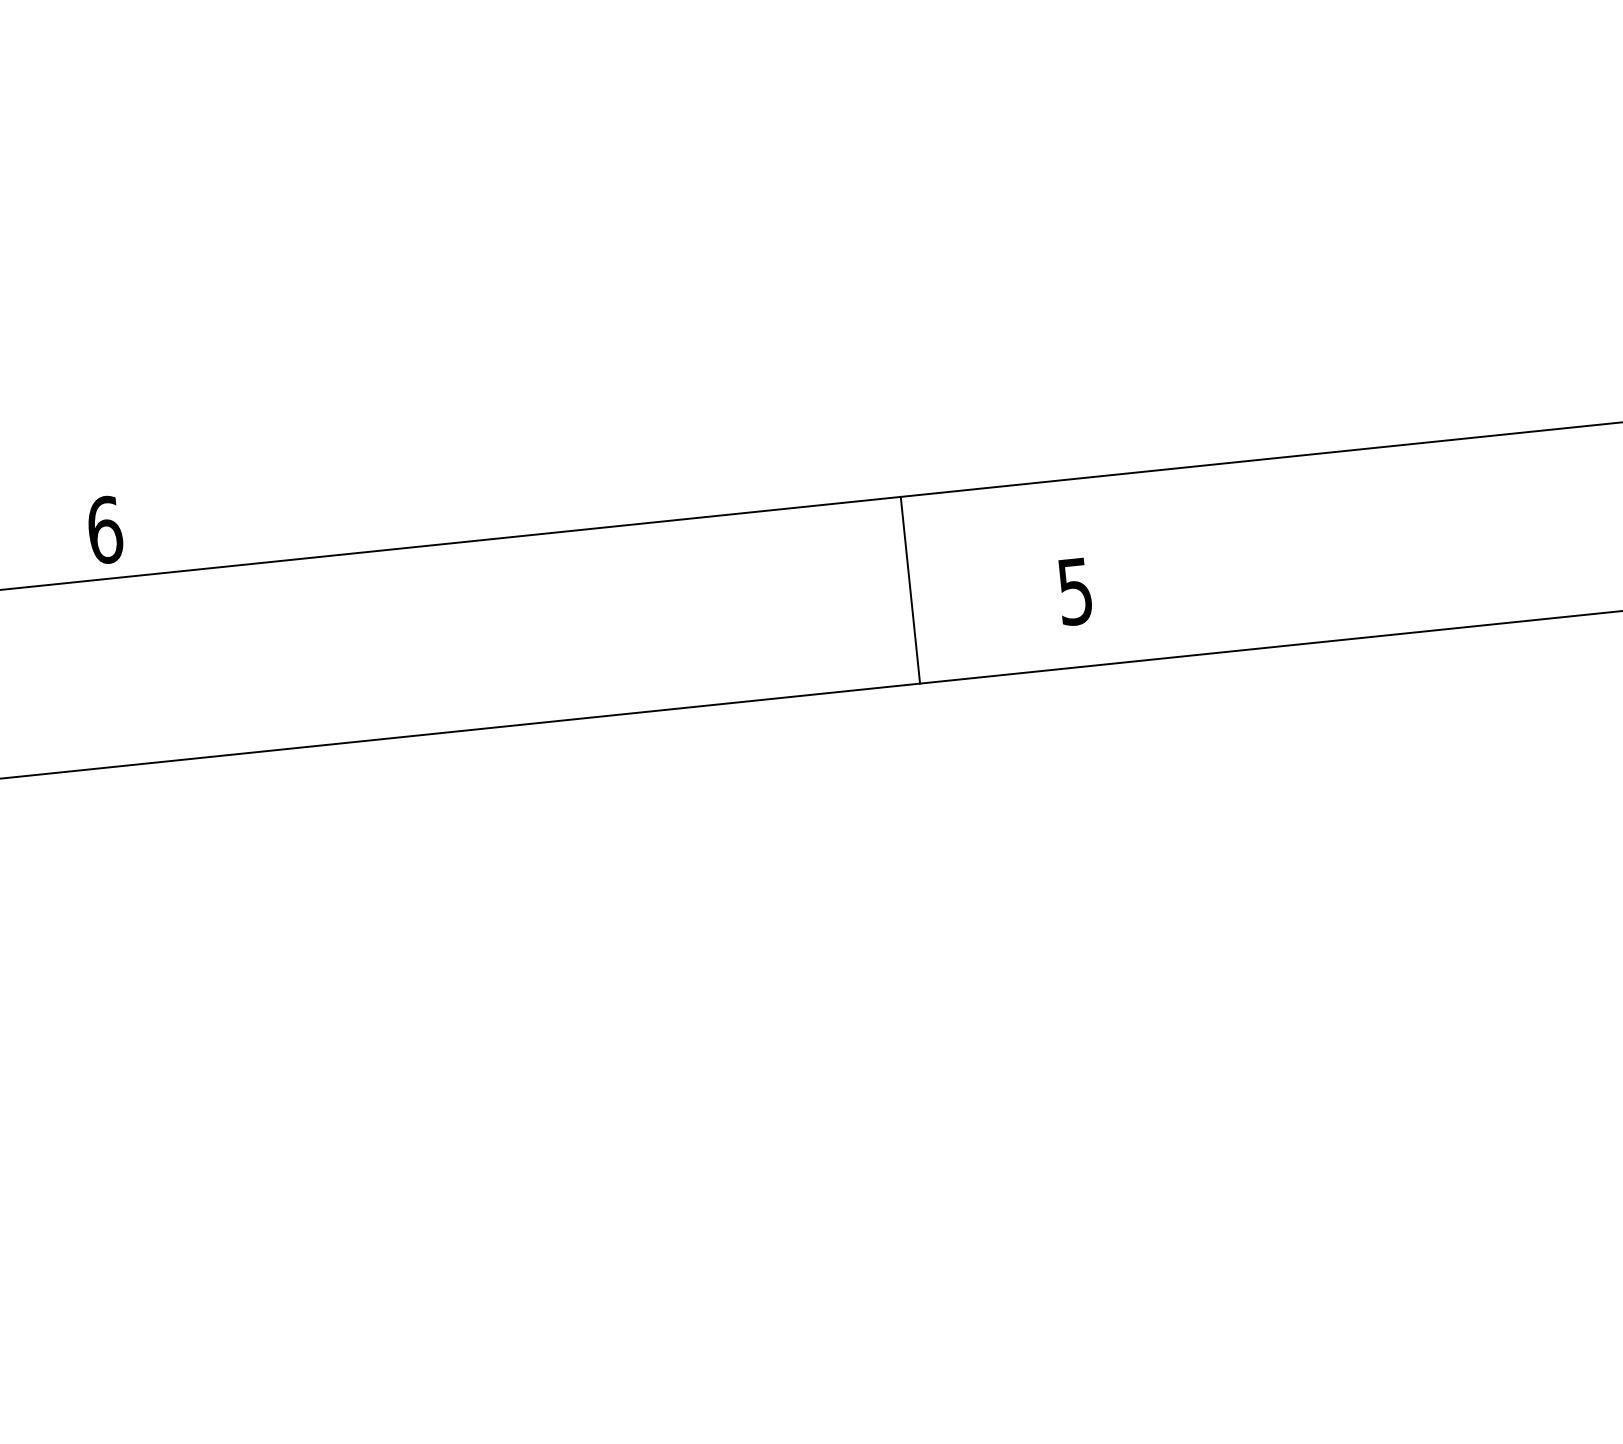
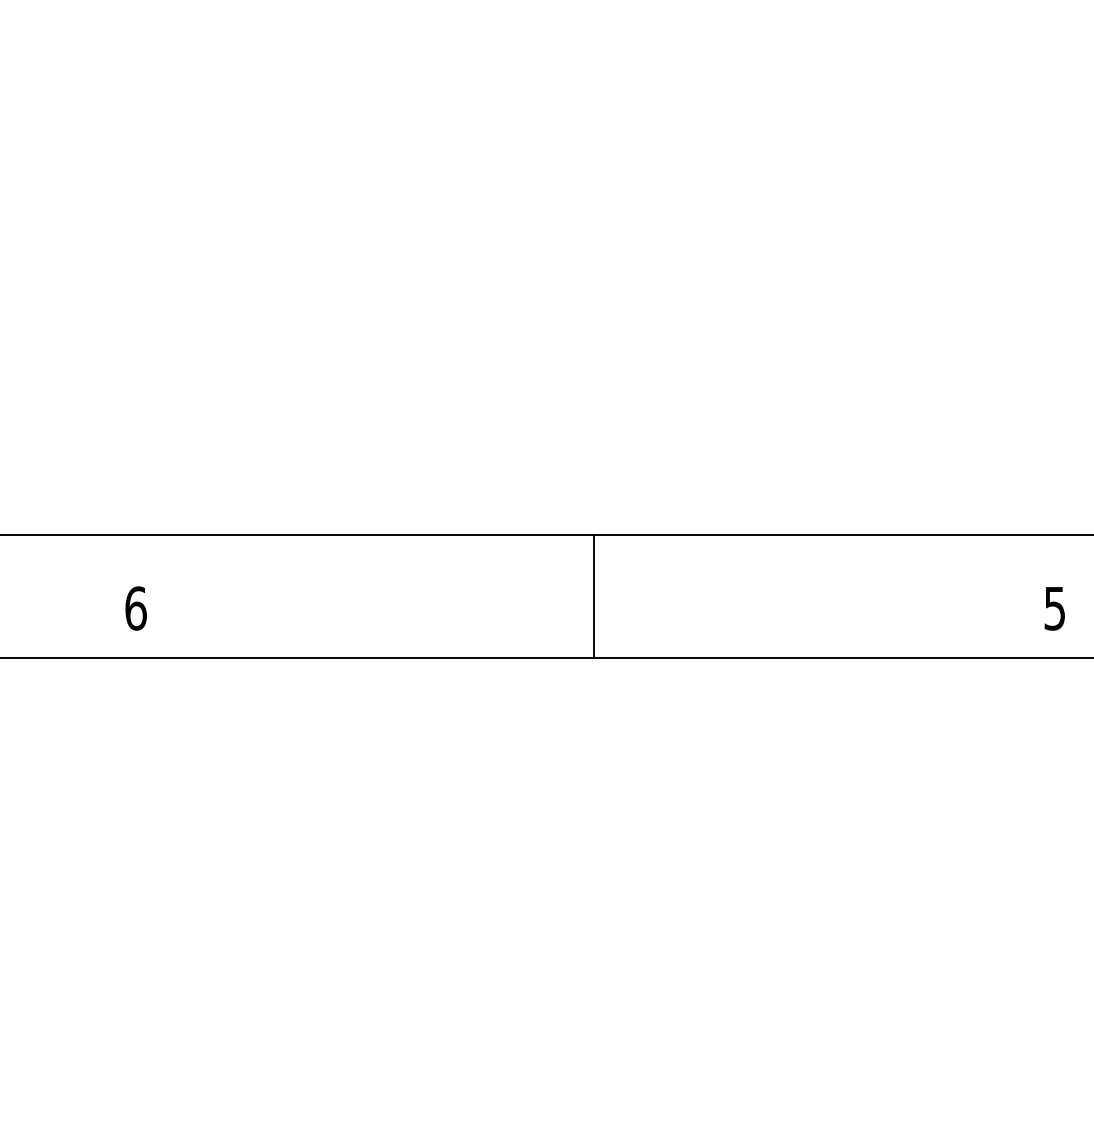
text: (104, 530) -> (135, 608), moved
line: (909, 590) -> (593, 596), moved
text: (1074, 591) -> (1054, 608), moved

